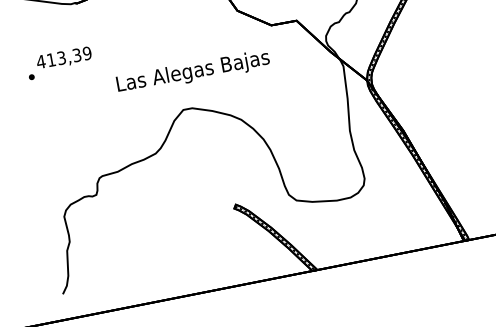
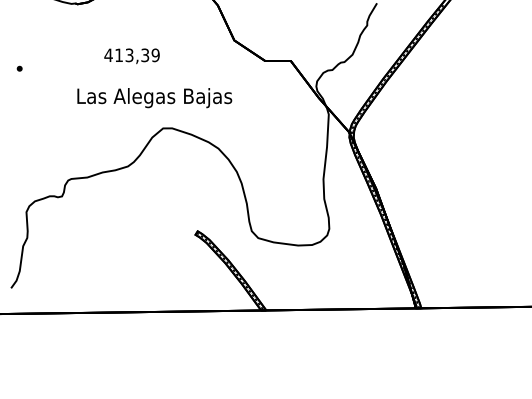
text: (63, 58) -> (131, 56), moved
text: (193, 72) -> (154, 98), moved

